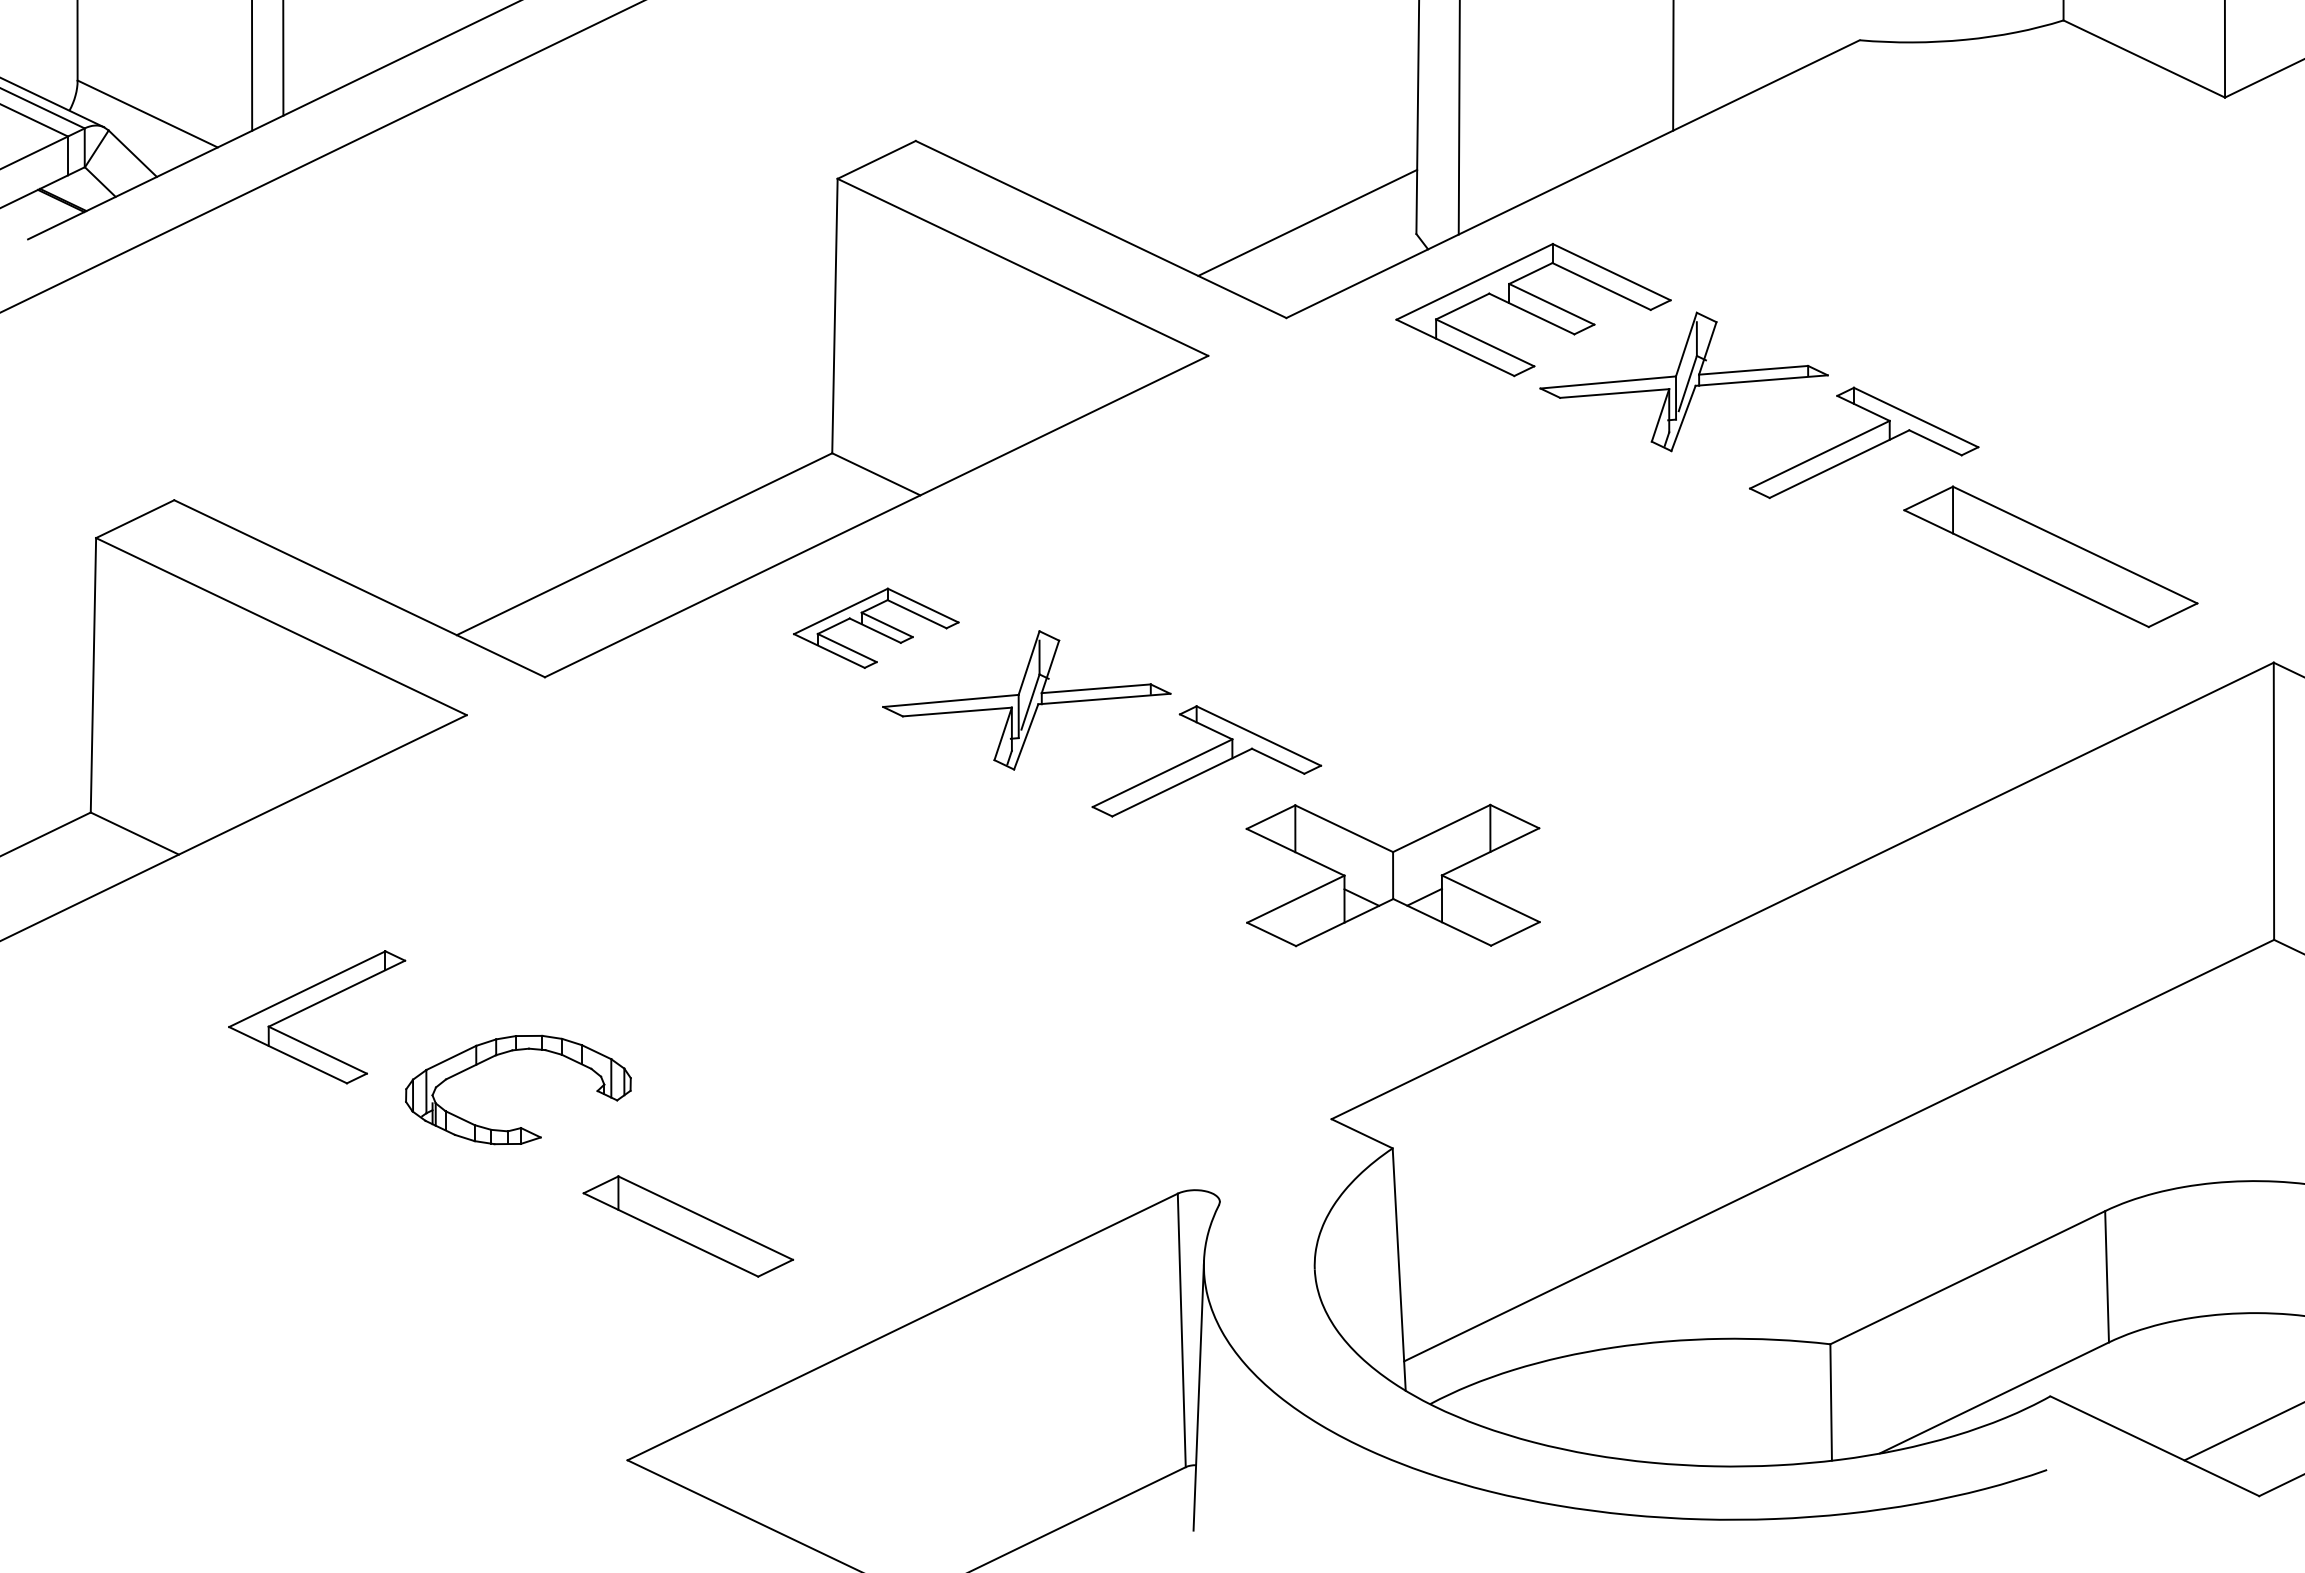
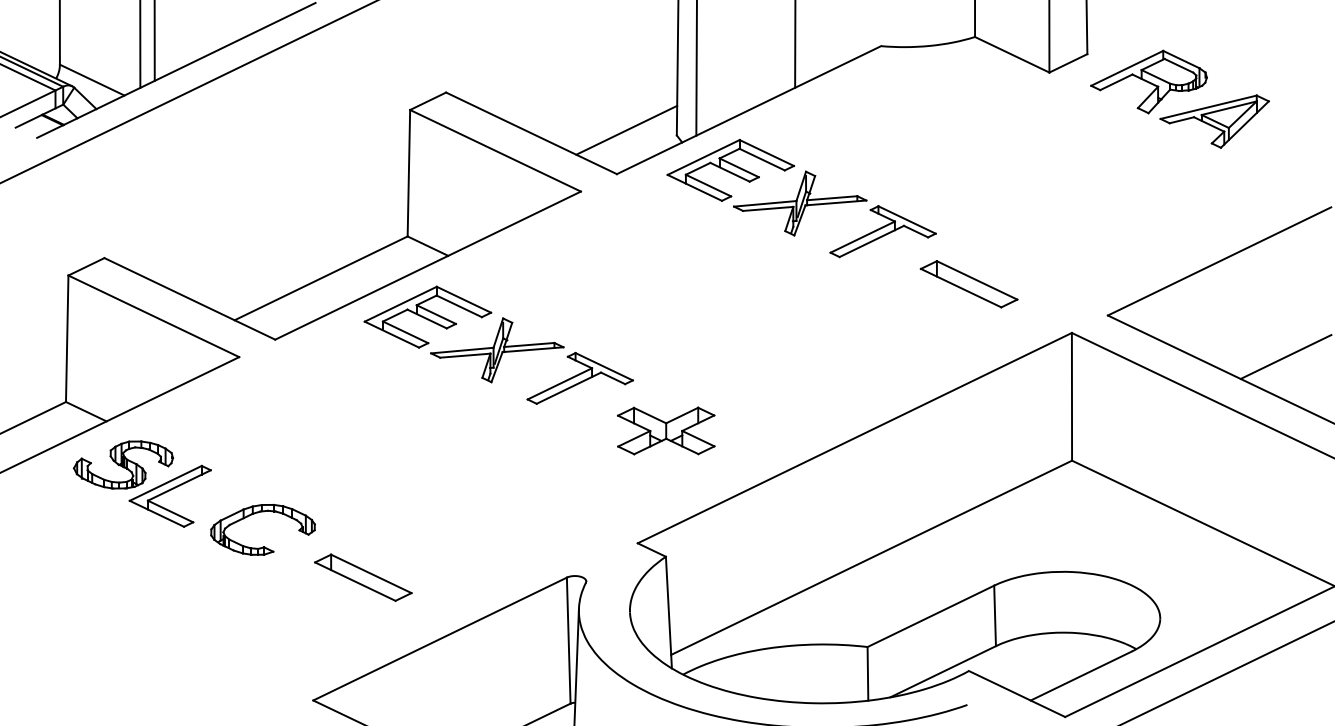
part: (2049, 557) -> (968, 284), size x0.71
part: (875, 626) -> (427, 316), size x1.67
part: (1393, 874) -> (666, 430), size x0.71
part: (215, 948) -> (123, 464), added
part: (688, 1225) -> (363, 577), moved

